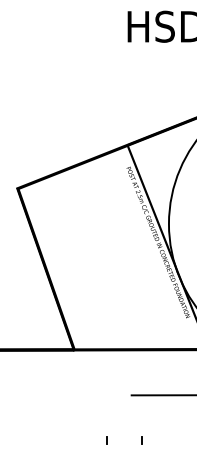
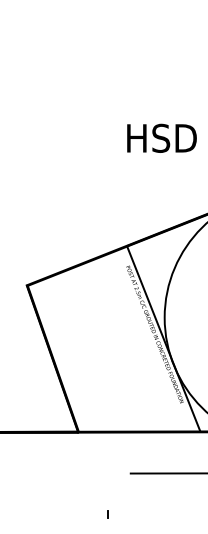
line: (141, 440) -> (139, 514), removed

